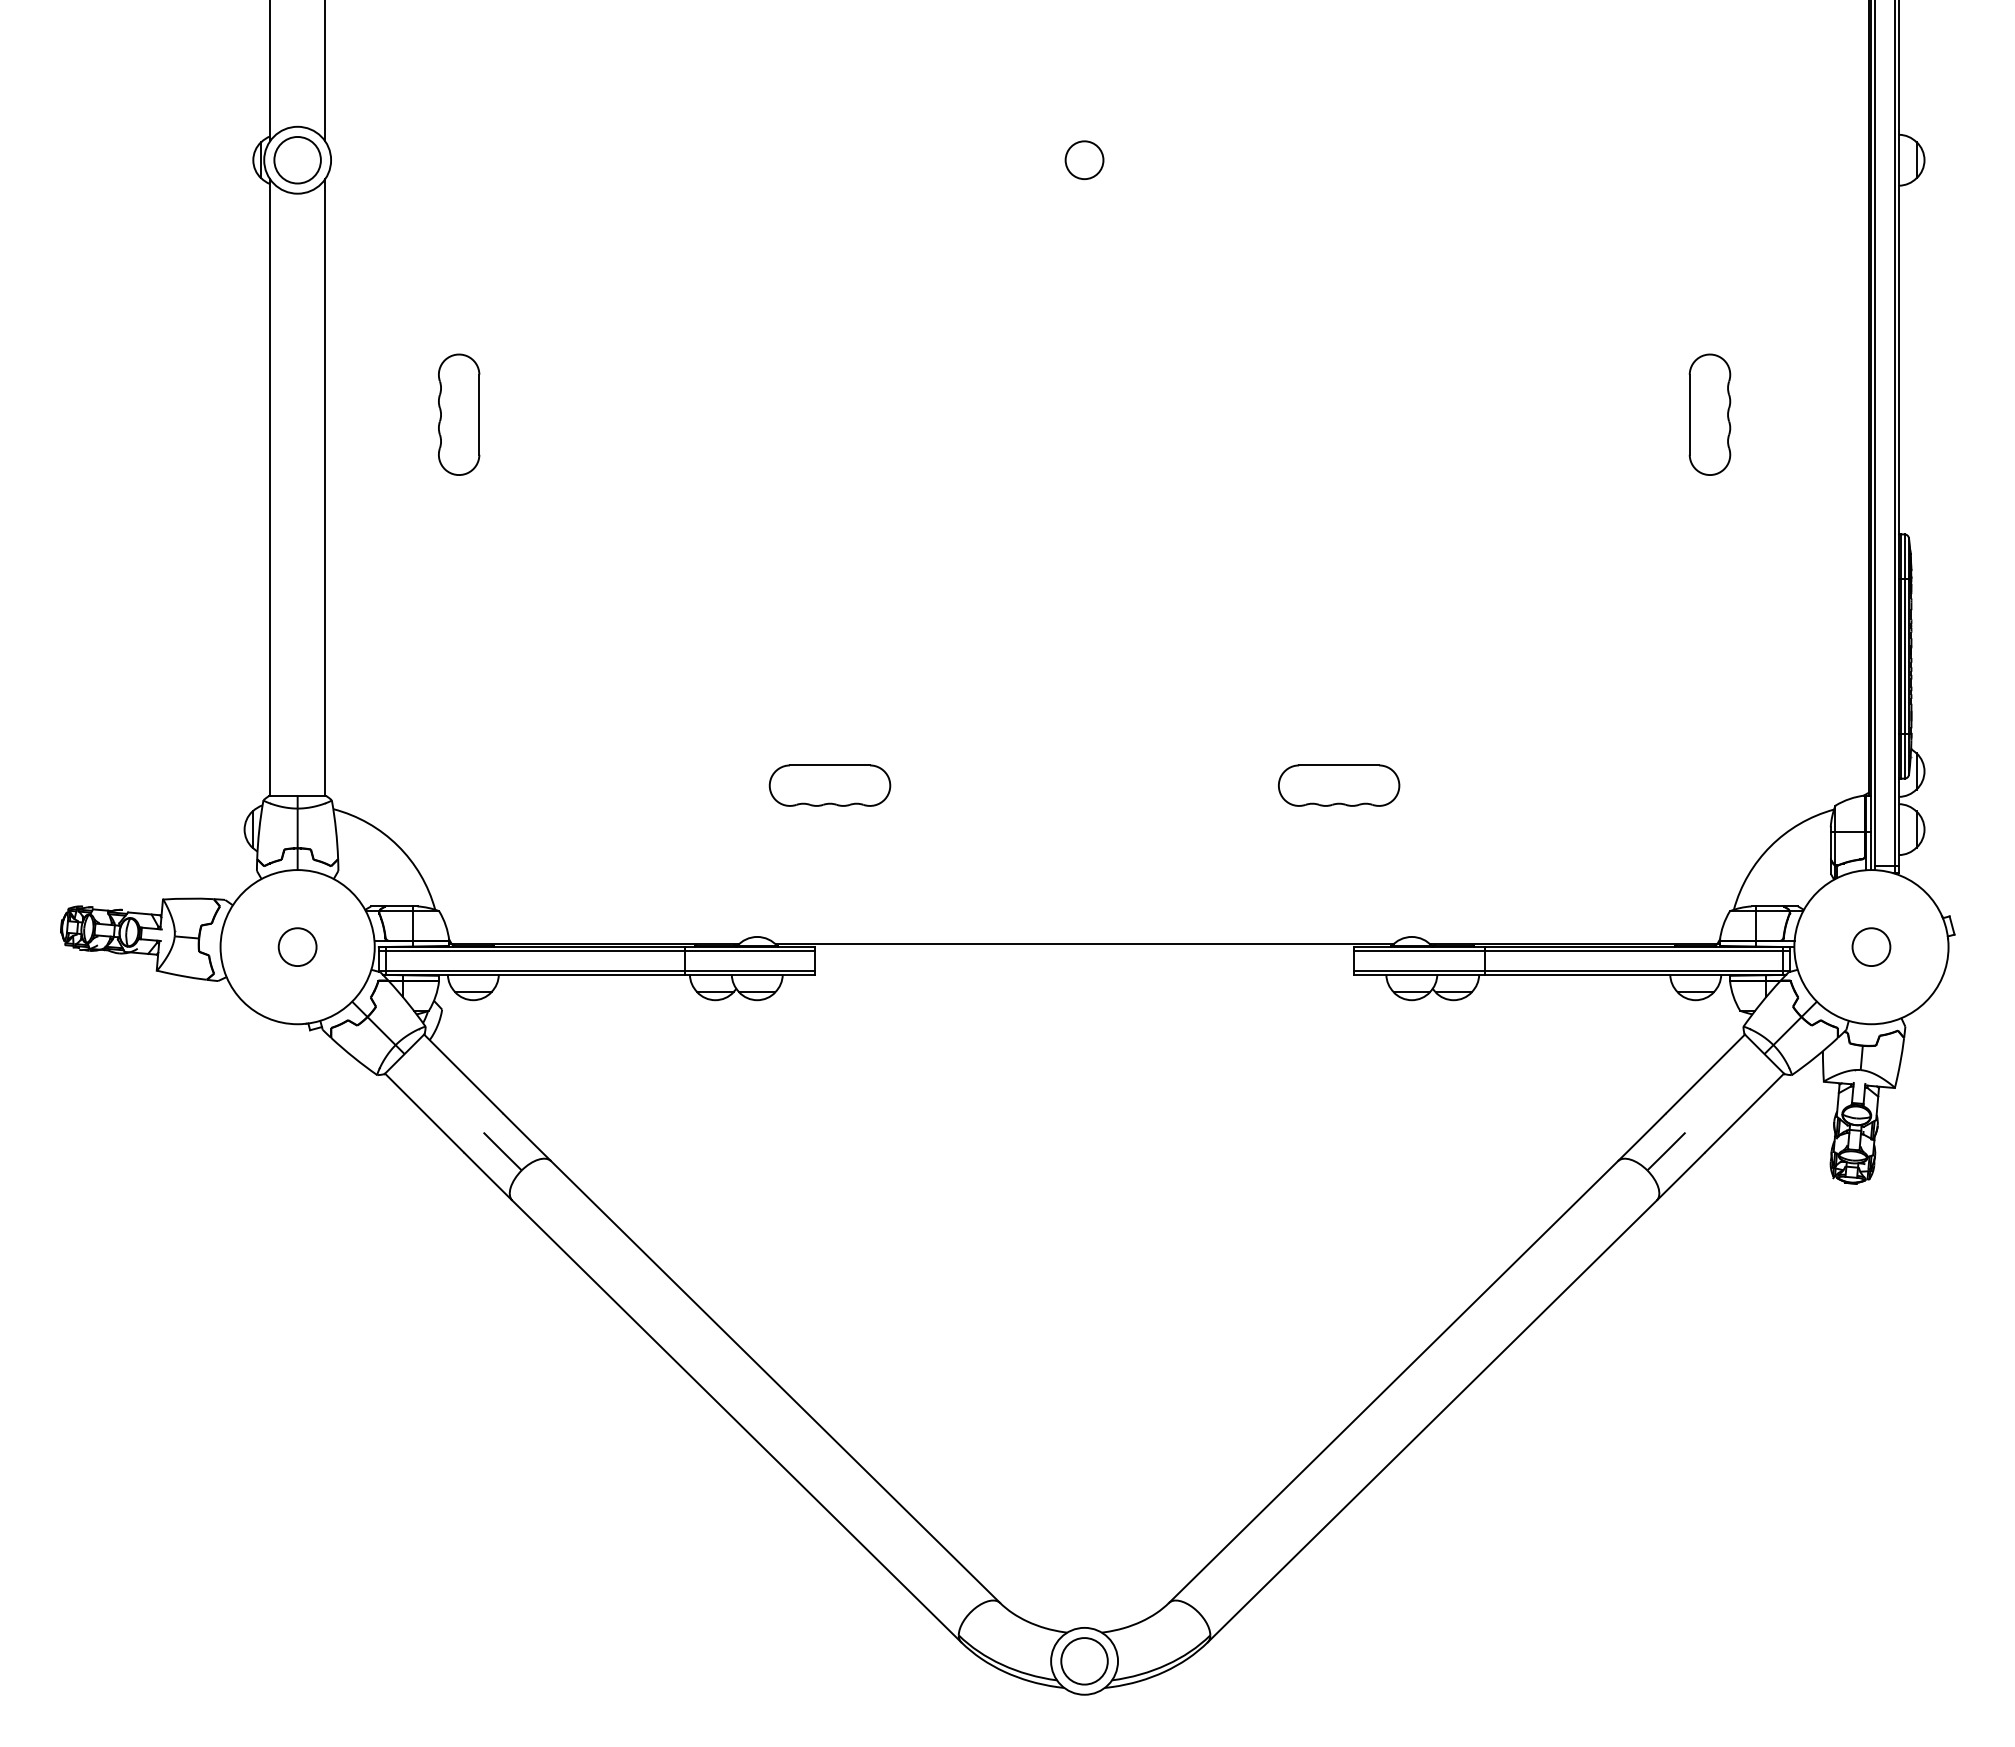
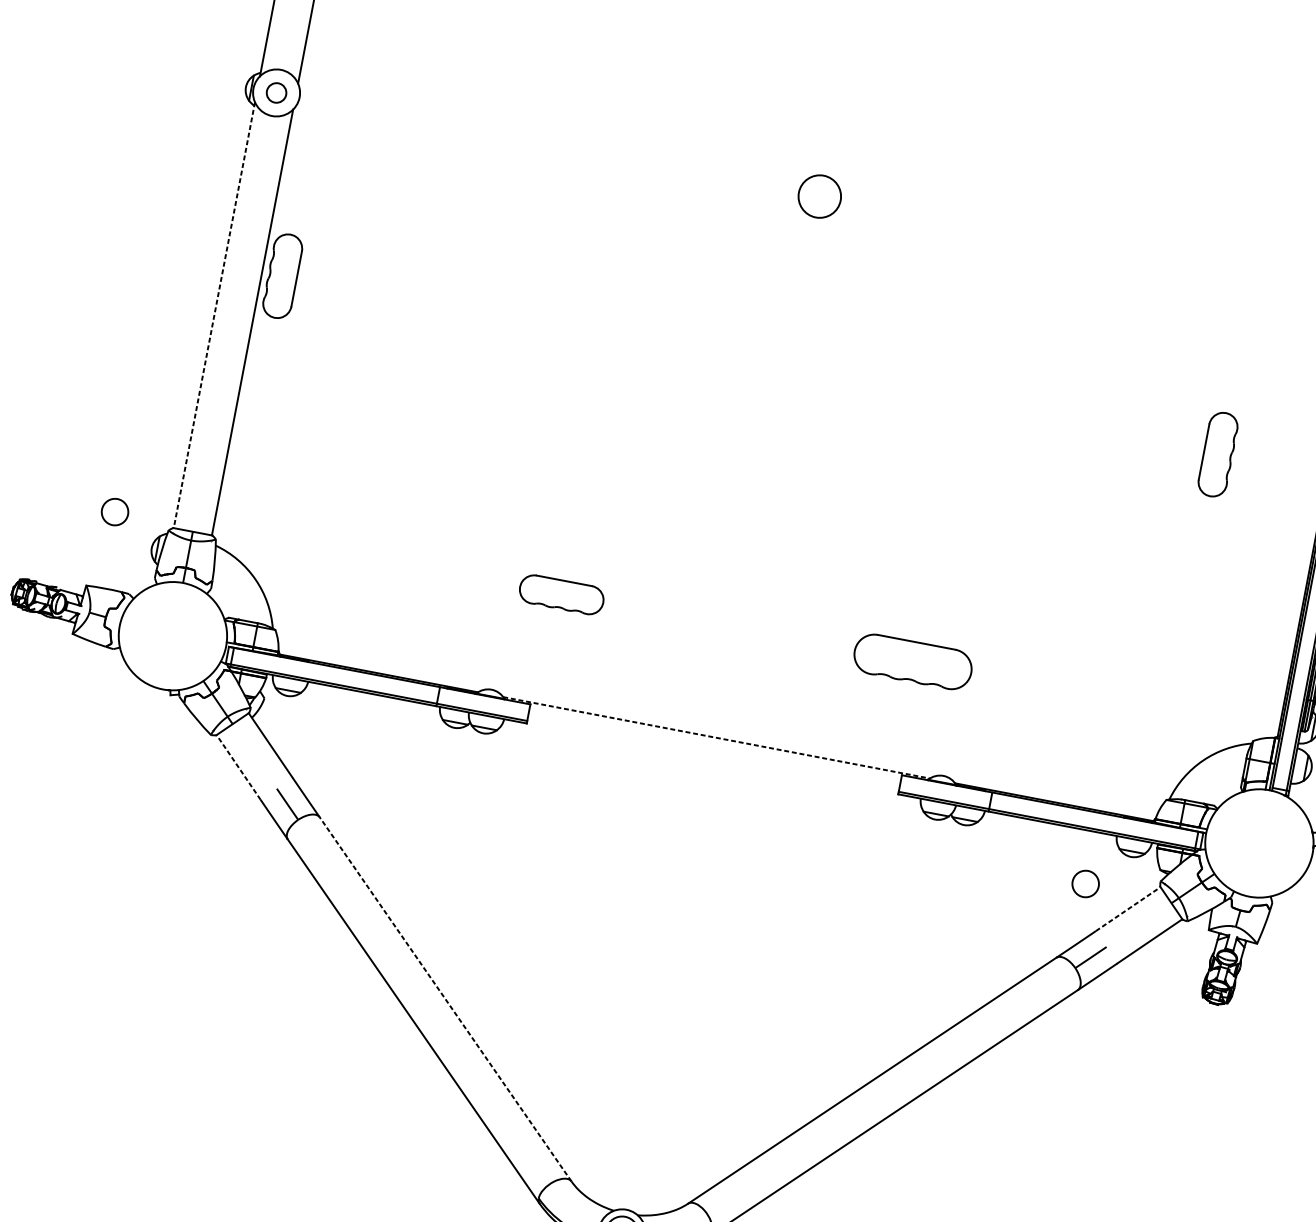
circle: (297, 159) -> (276, 92), size x0.6
circle: (1084, 160) -> (819, 196), size x1.6
part: (459, 414) -> (283, 276), moved
line: (270, 487) -> (214, 315), solid -> dashed
part: (1339, 785) -> (913, 661), size x1.4
line: (1084, 944) -> (716, 738), solid -> dashed
circle: (297, 946) -> (115, 511), moved
circle: (1871, 946) -> (1085, 883), moved
line: (596, 950) -> (378, 677), removed
line: (1571, 950) -> (1051, 806), removed
line: (1705, 1073) -> (1128, 908), solid -> dashed
line: (424, 1113) -> (238, 767), solid -> dashed
line: (775, 1382) -> (445, 999), solid -> dashed

